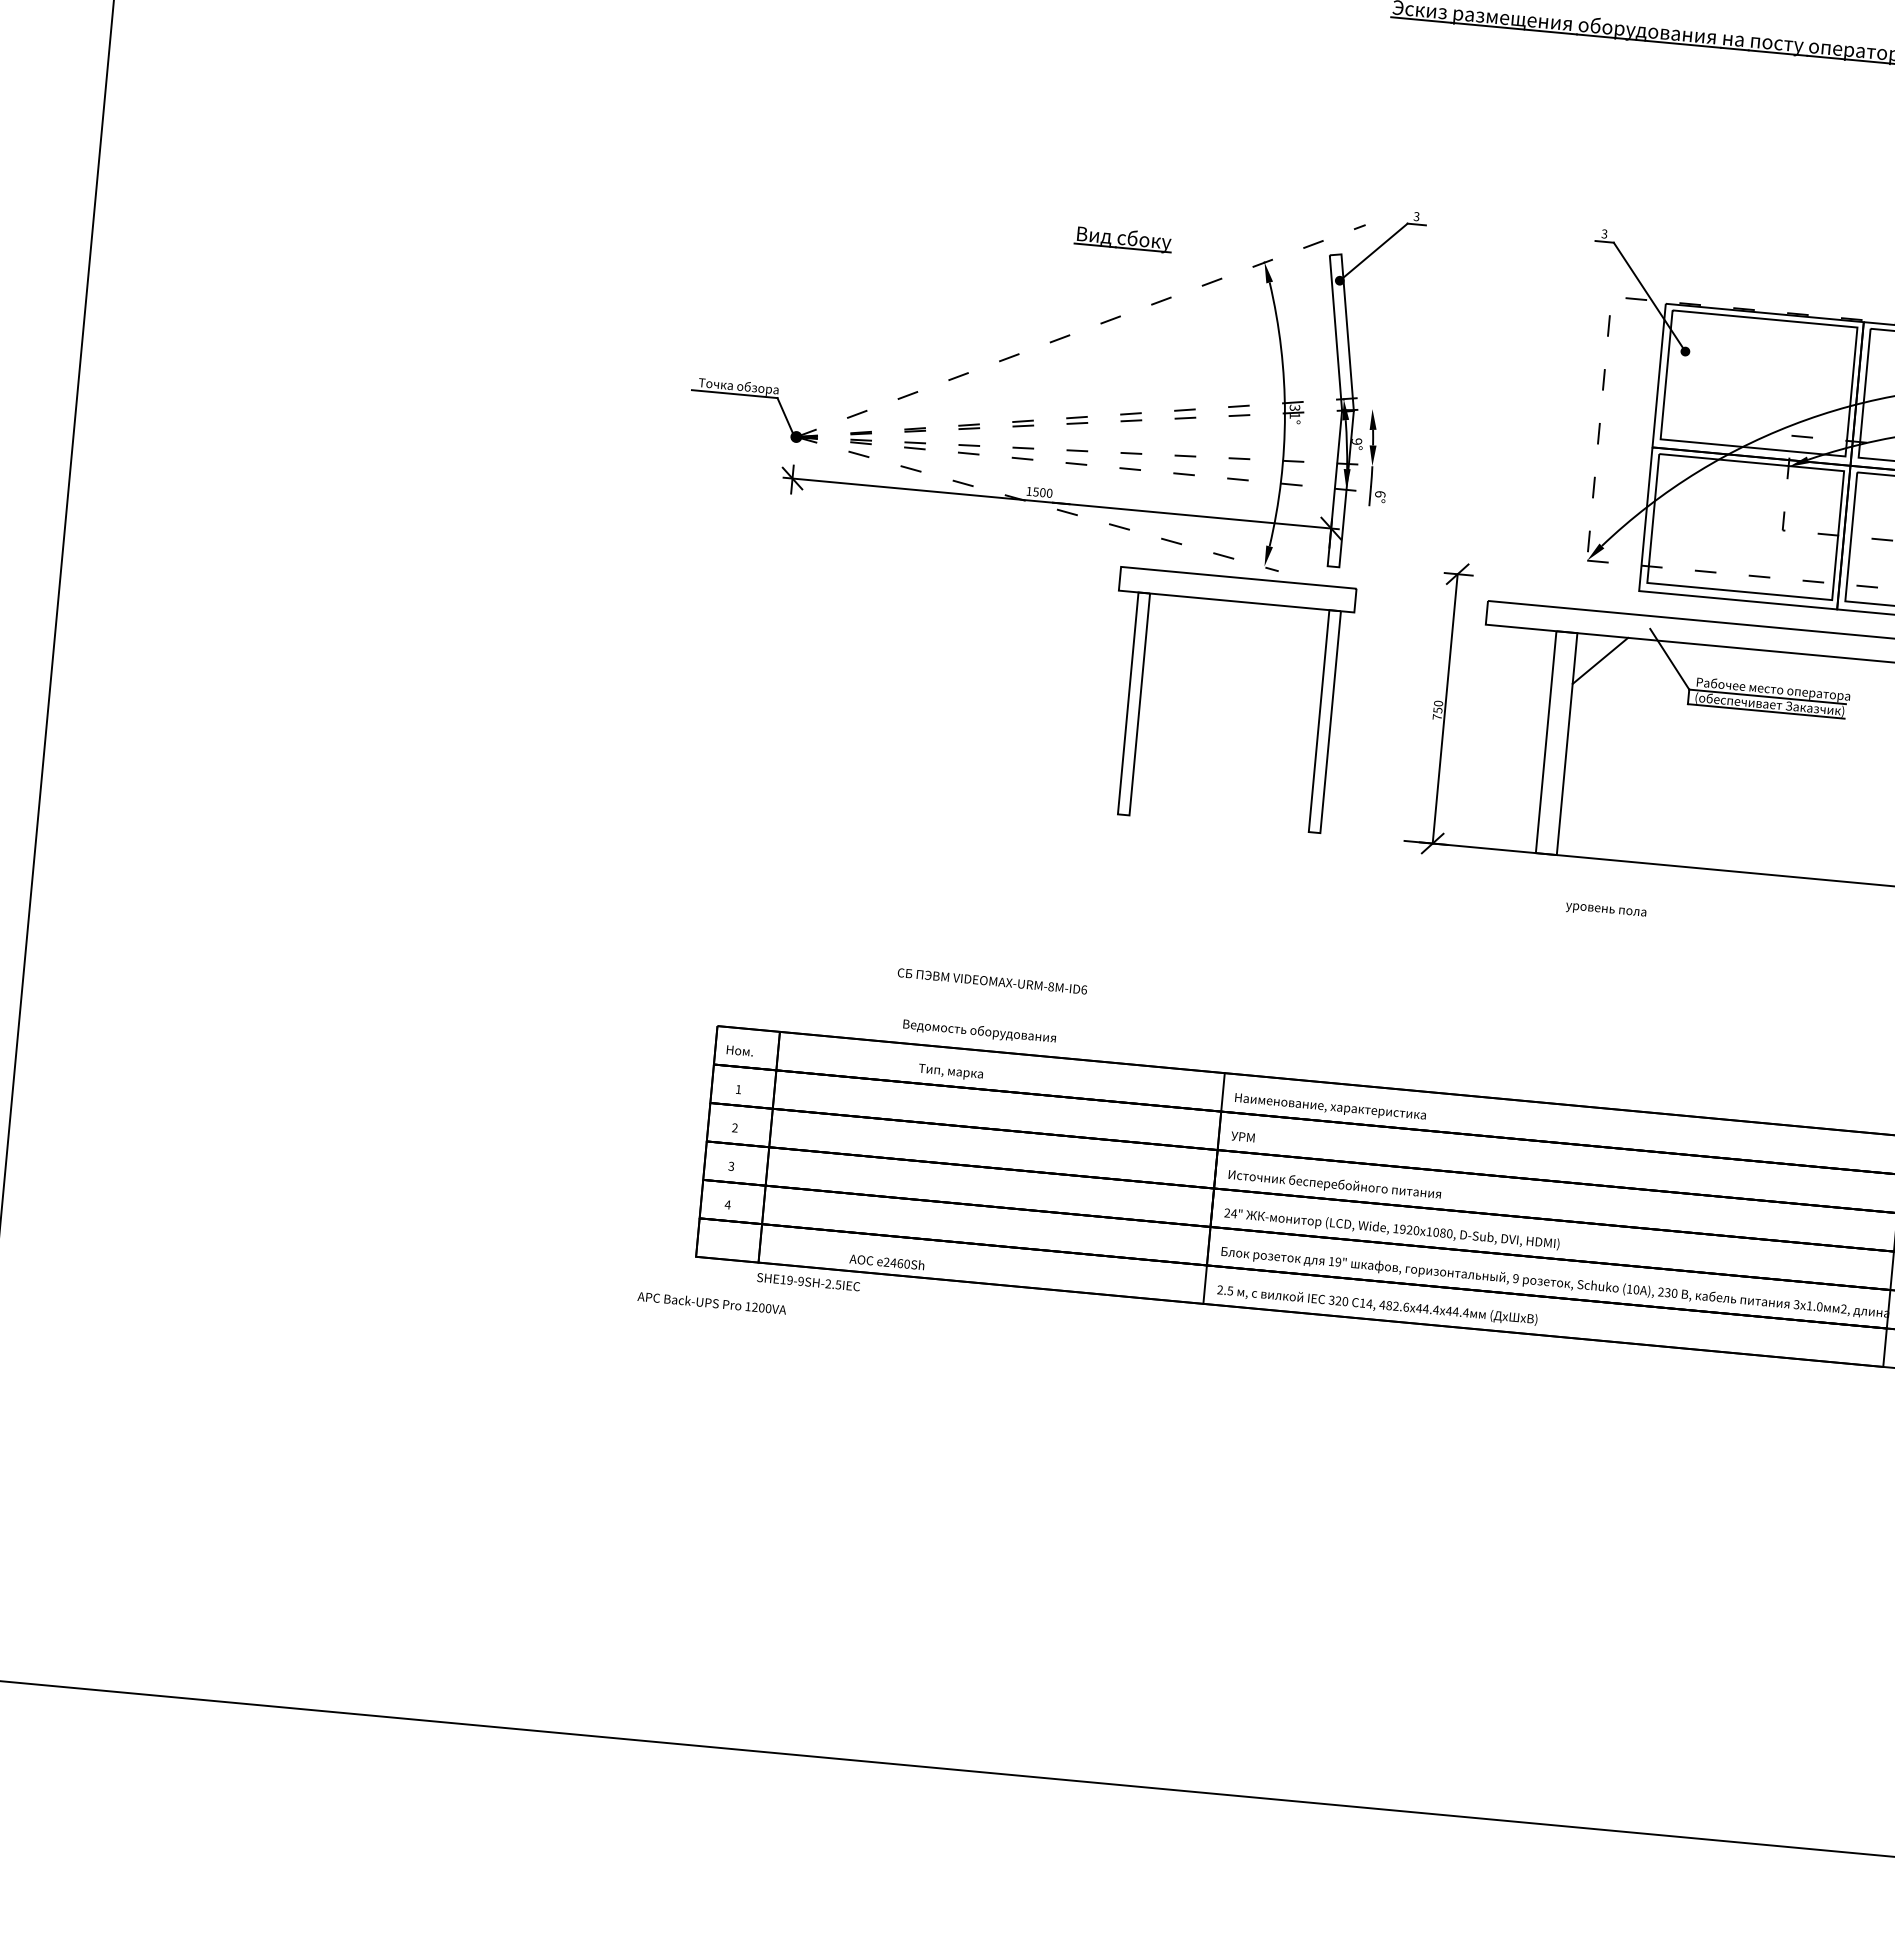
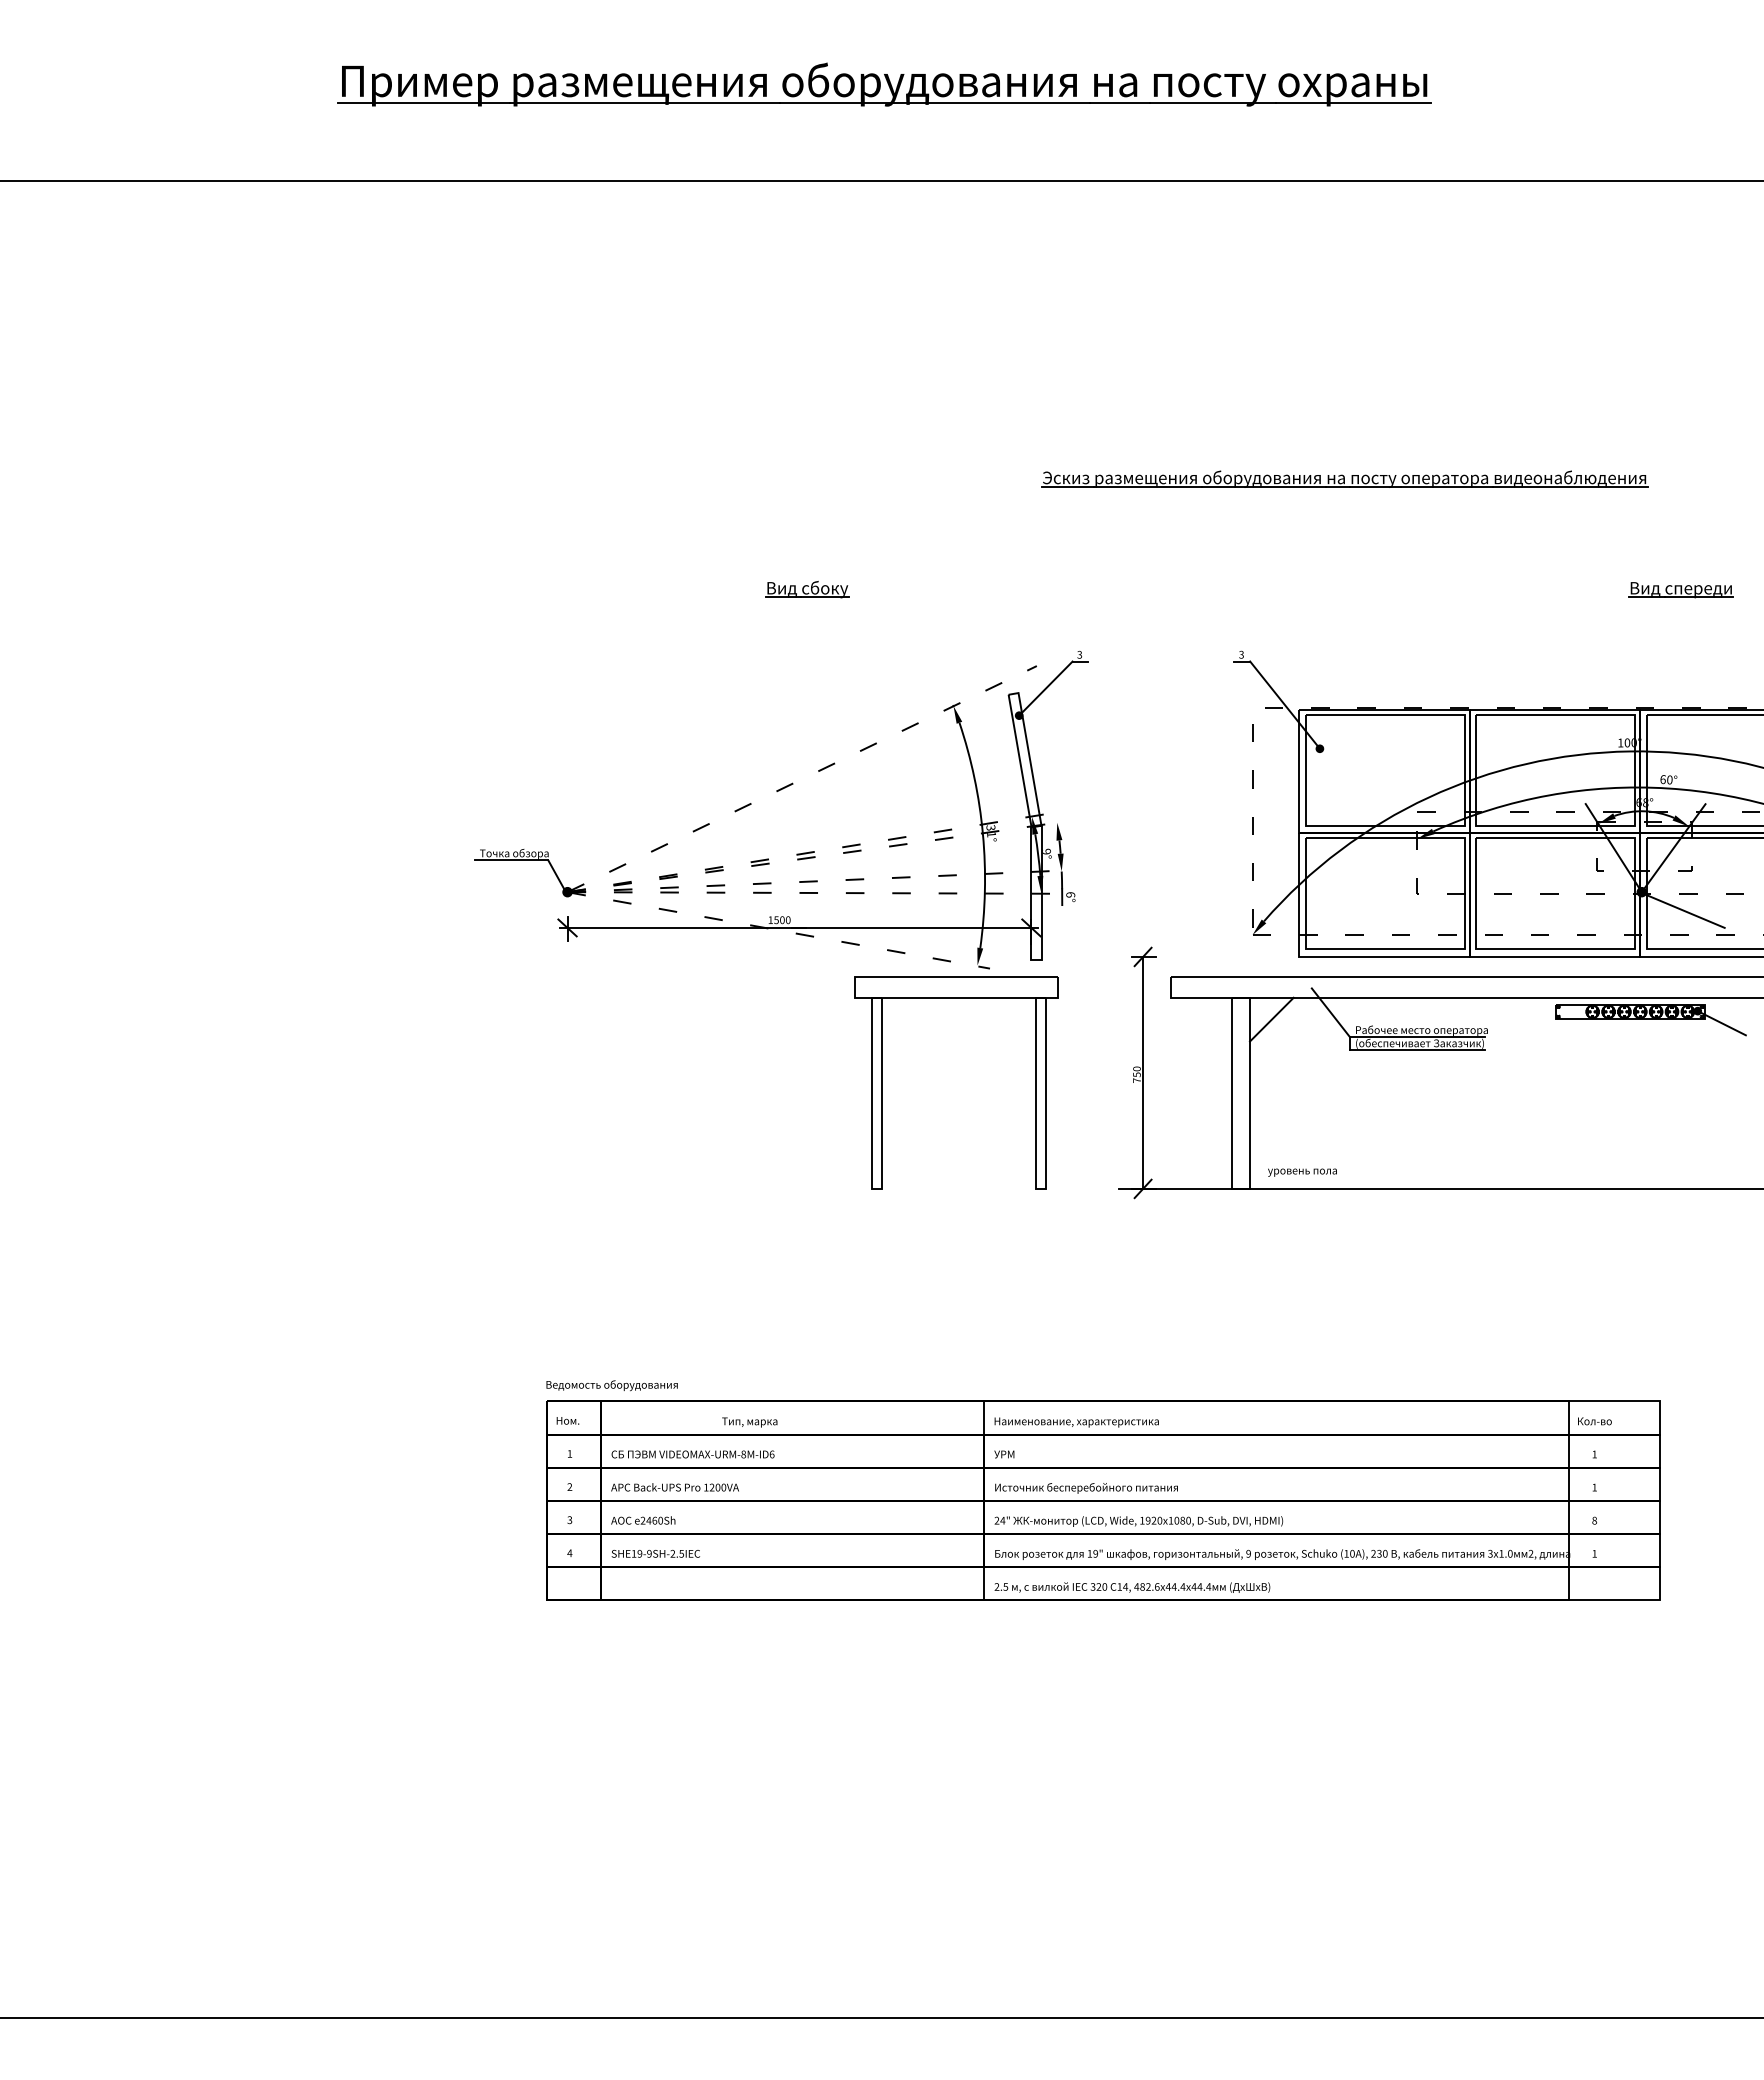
part: (1123, 239) -> (807, 589), moved
text: (1606, 910) -> (1302, 1172), moved
text: (991, 981) -> (692, 1454), moved
text: (978, 1031) -> (611, 1385), moved
text: (887, 1262) -> (643, 1520), moved
text: (808, 1281) -> (655, 1553), moved
text: (711, 1303) -> (674, 1487), moved

